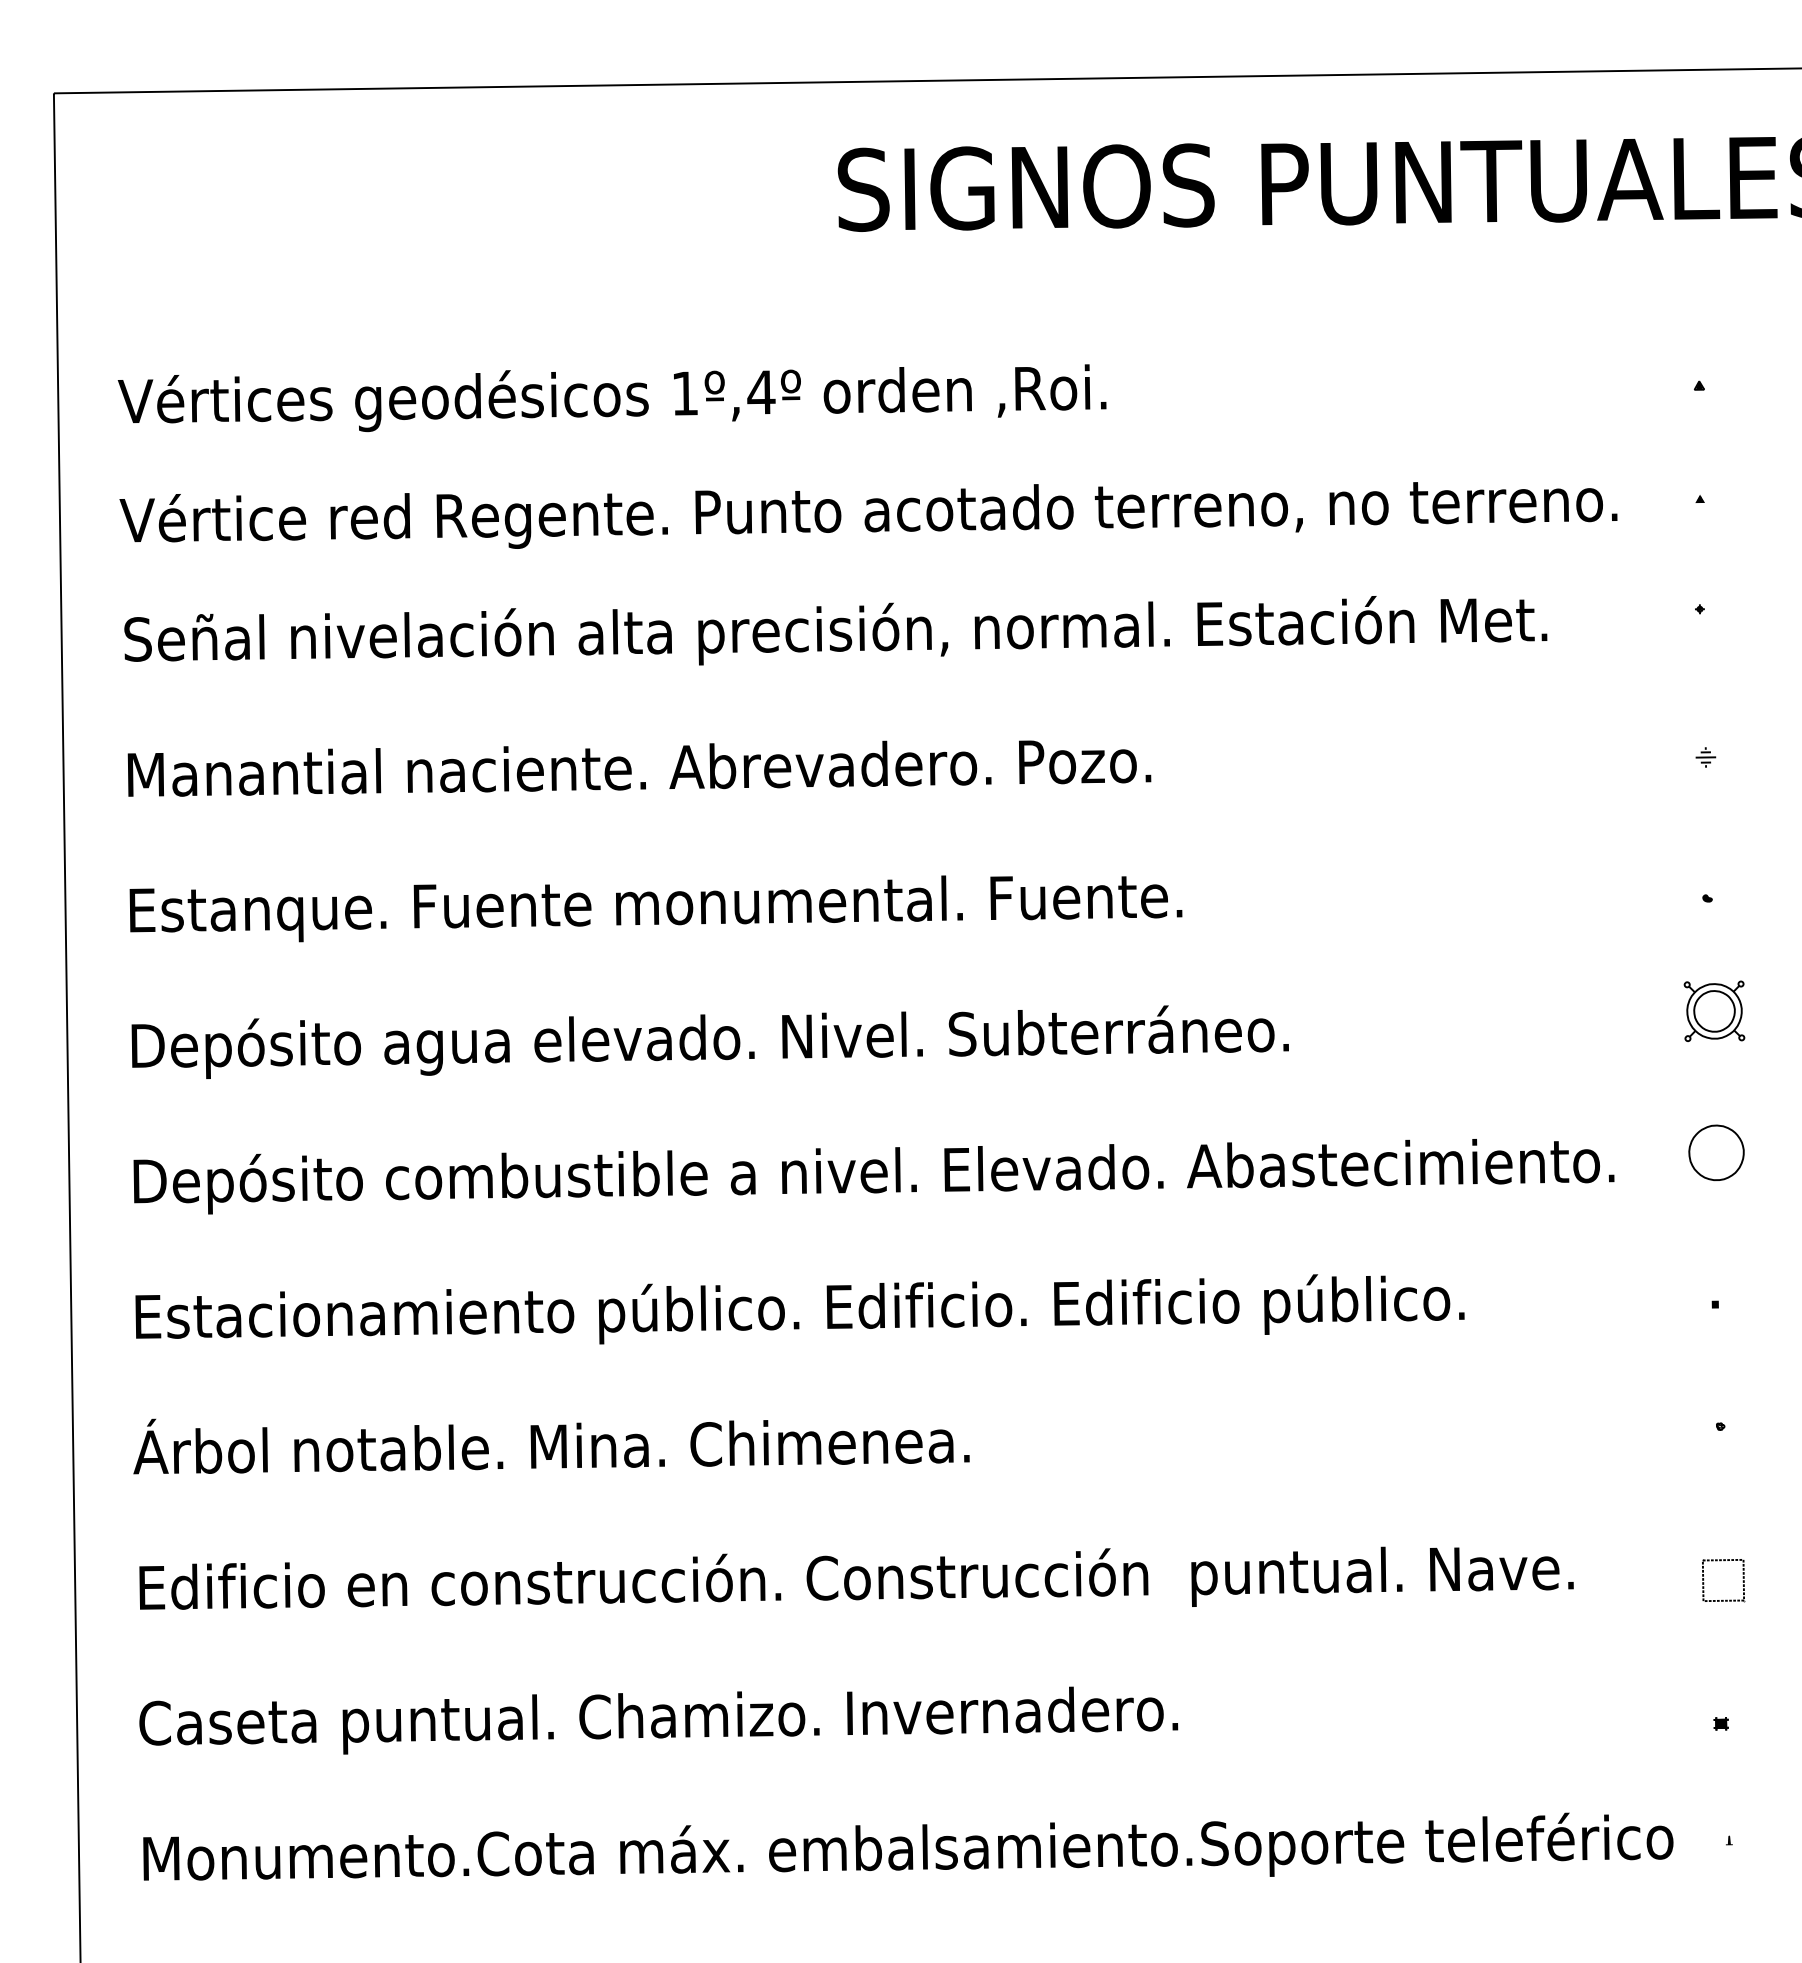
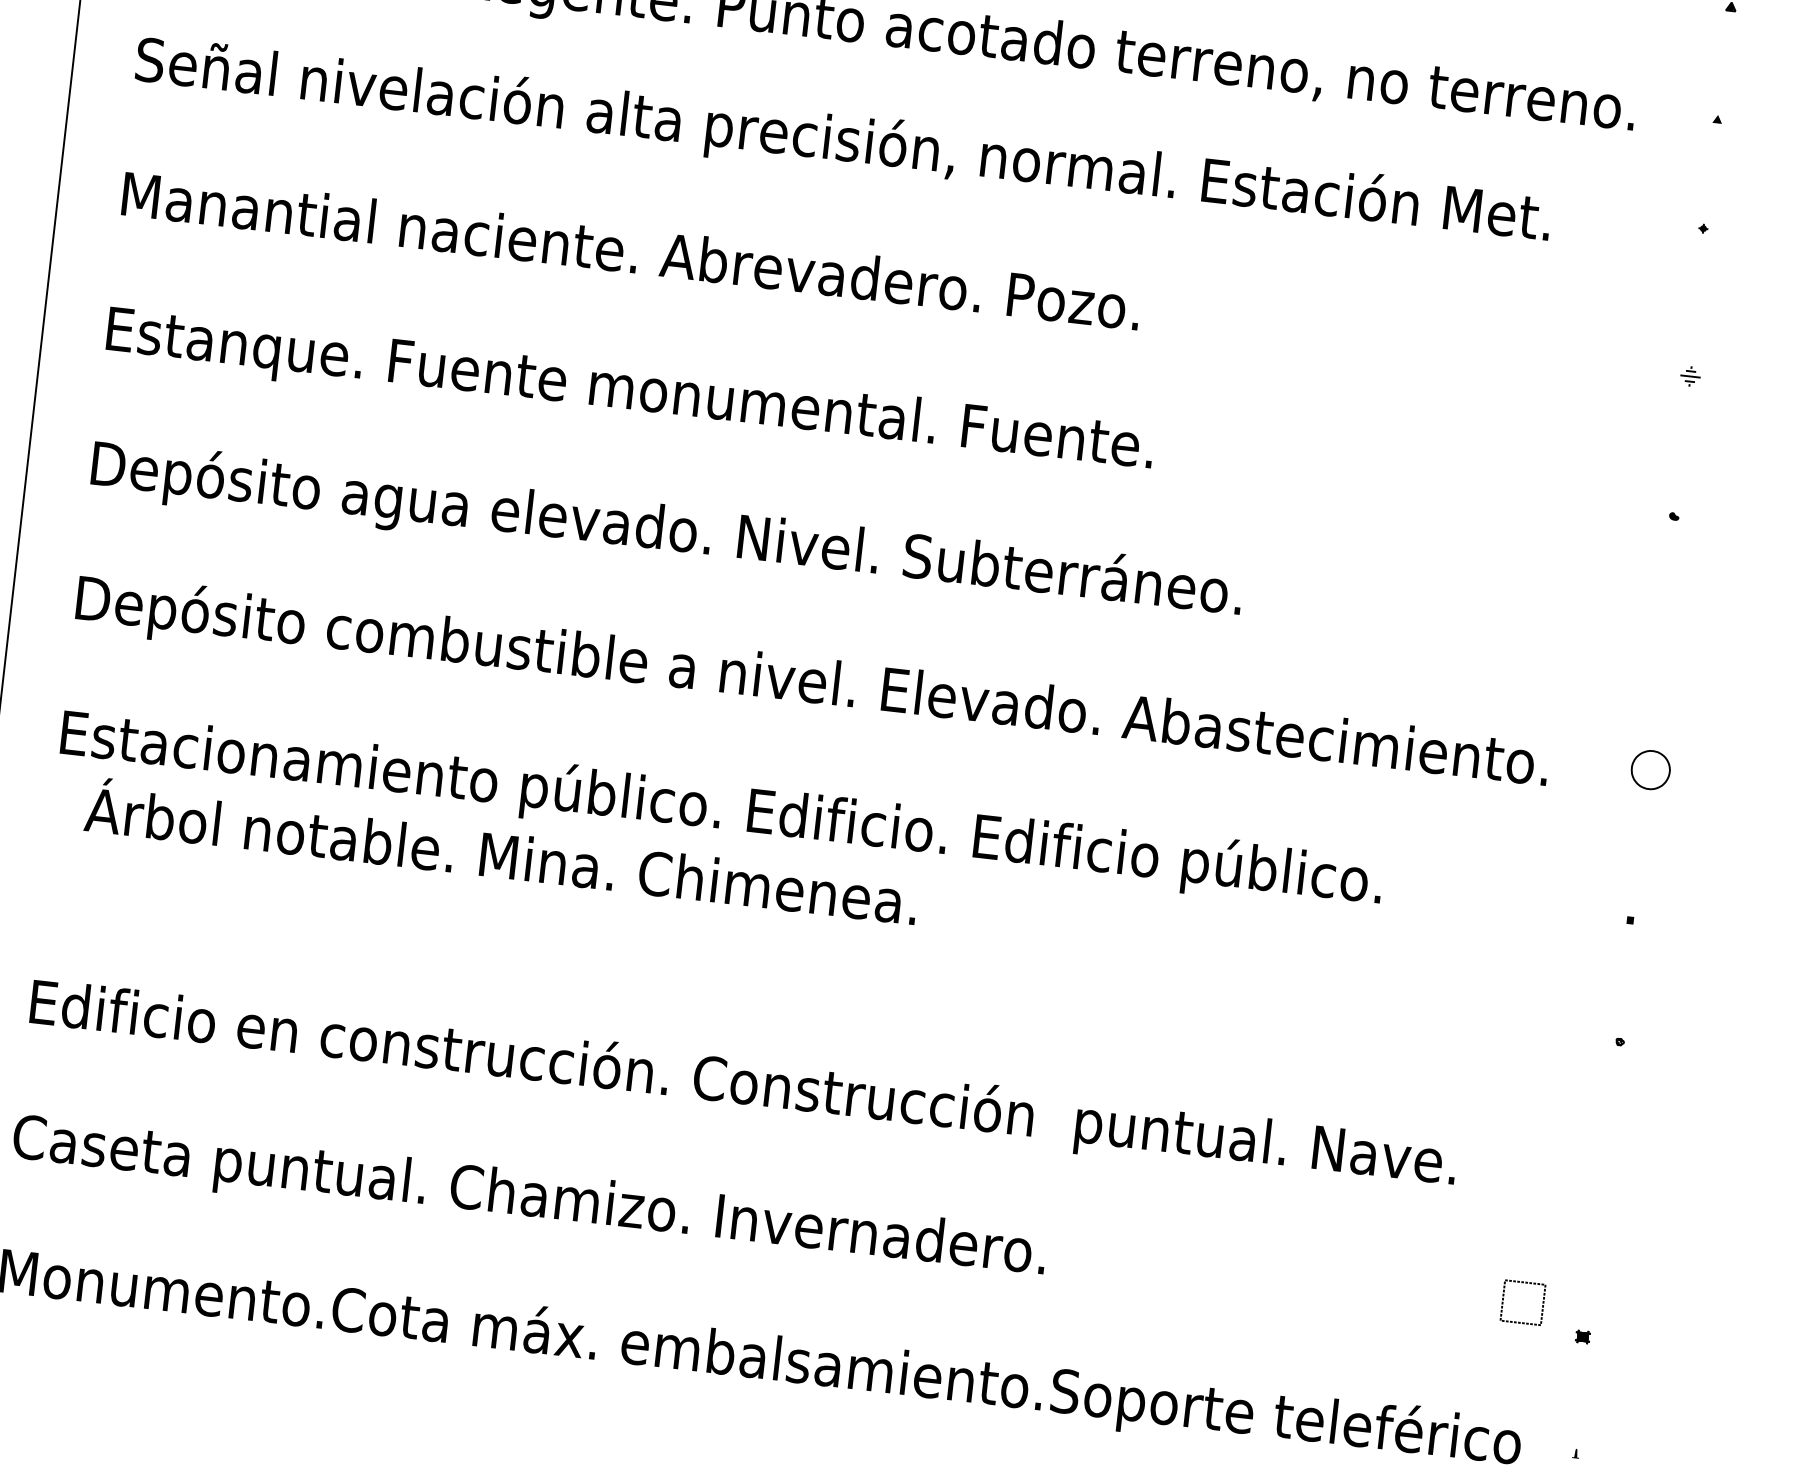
part: (1714, 1010) -> (1666, 628), removed
part: (1716, 1152) -> (1650, 769), size x0.7
text: (551, 1446) -> (501, 856), moved
part: (1742, 1580) -> (1541, 1305), moved

